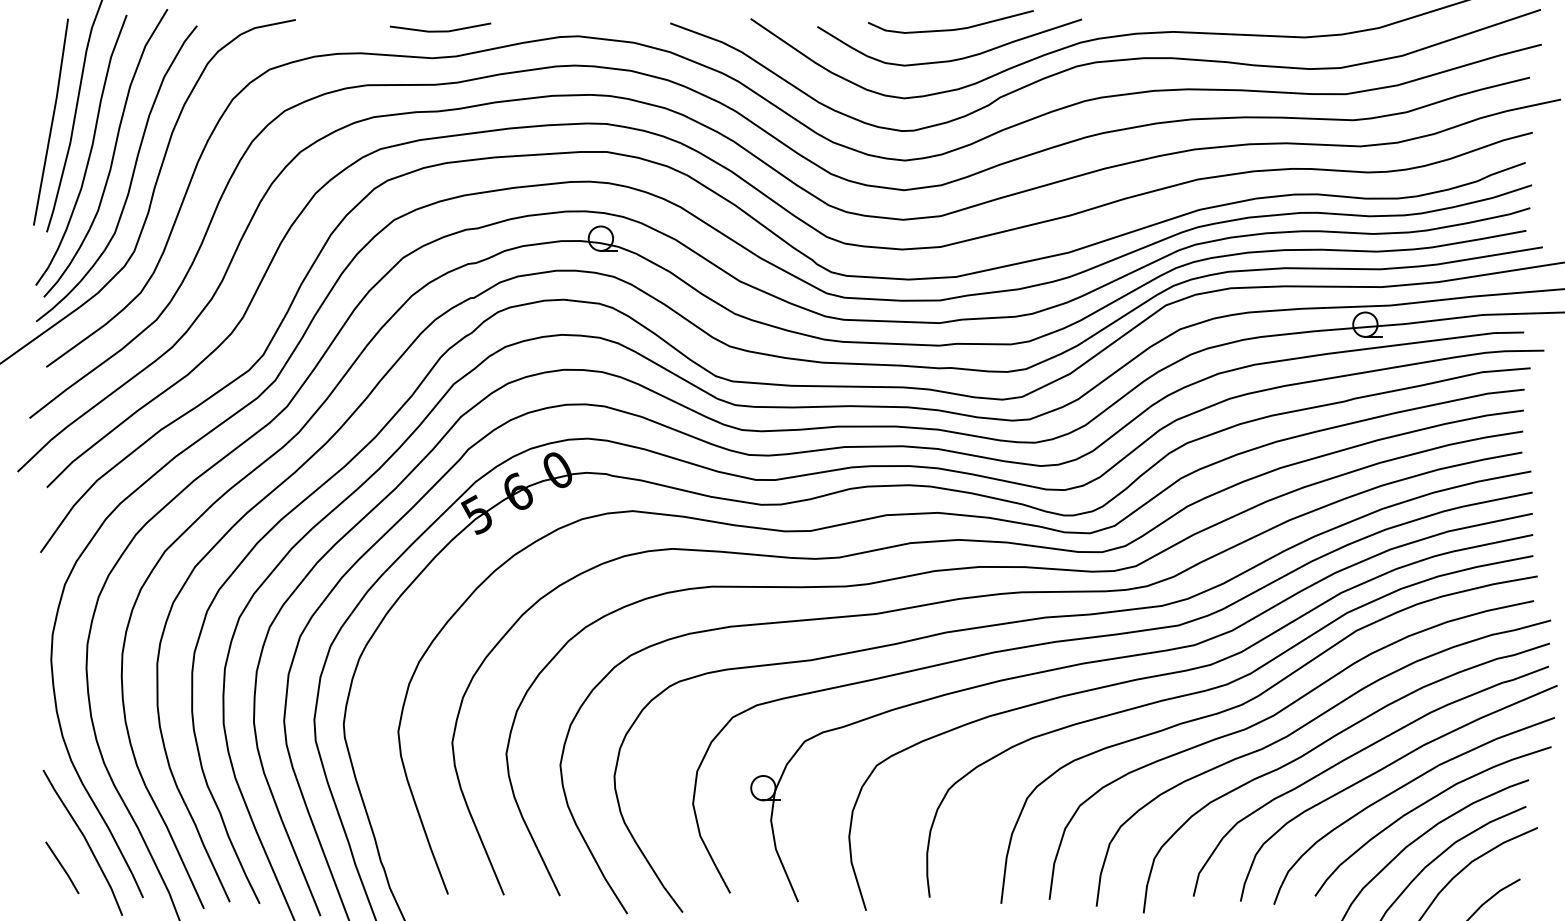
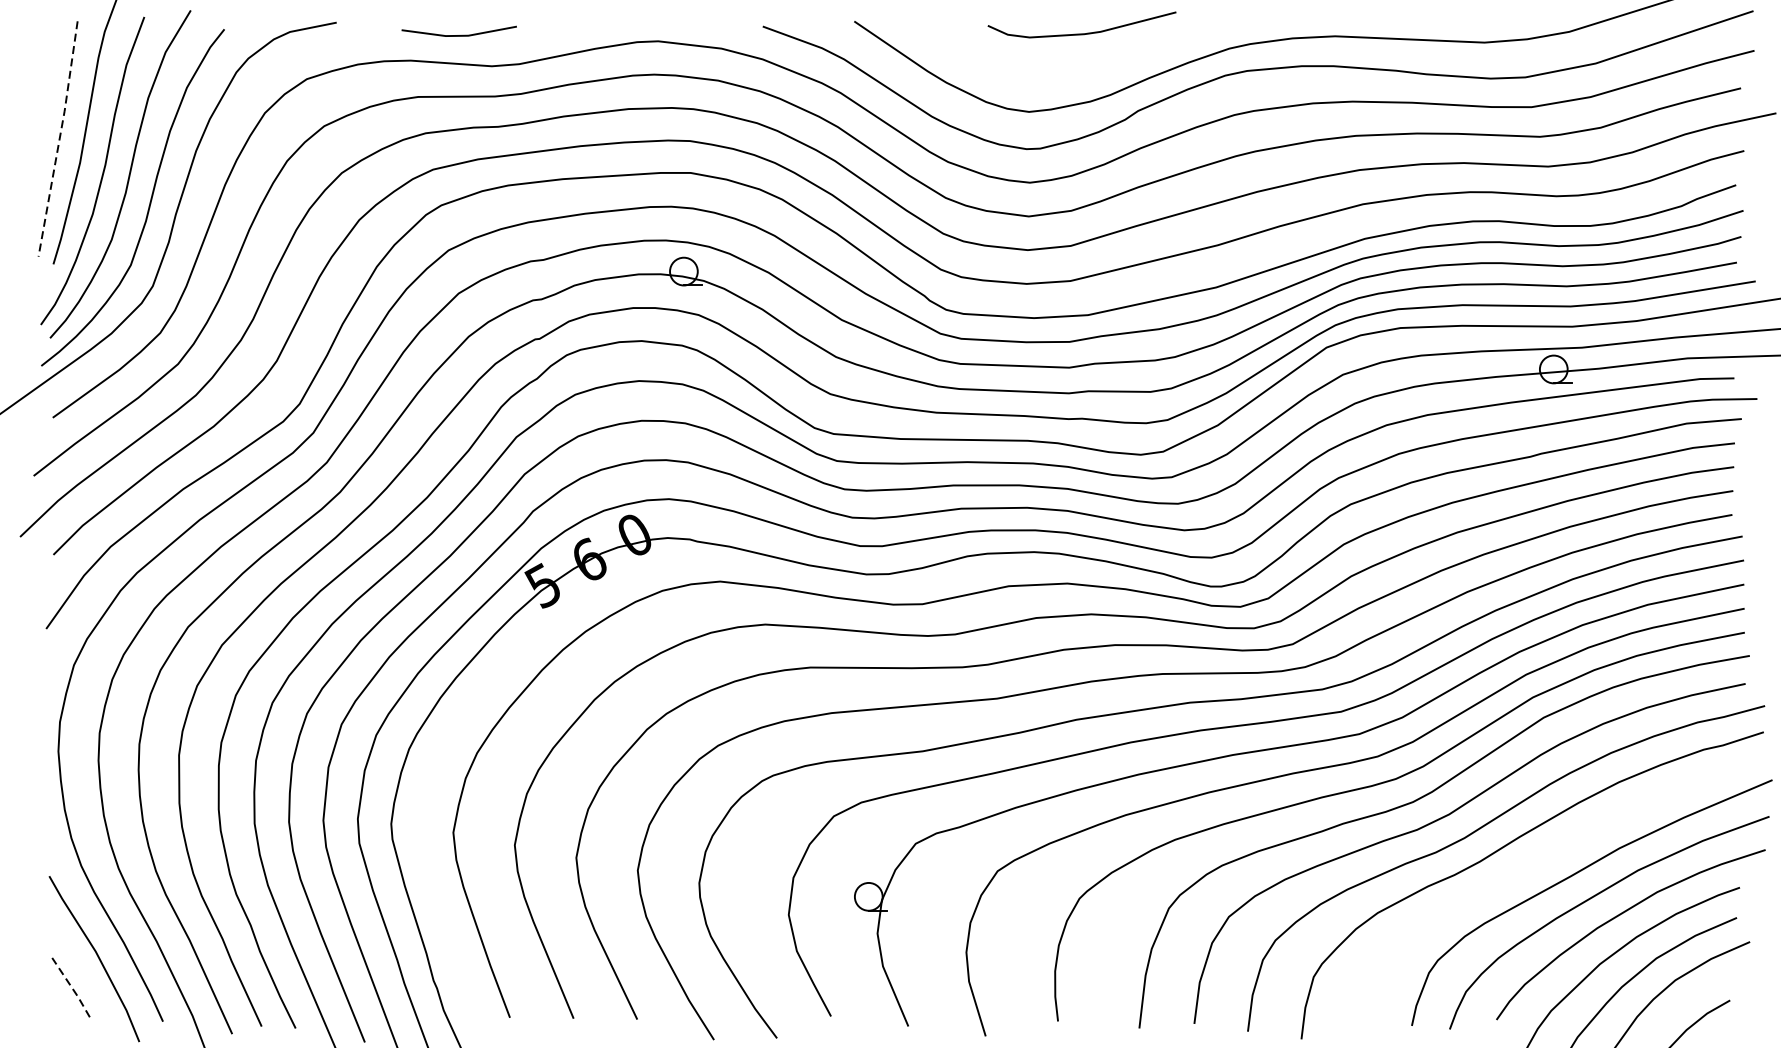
line: (440, 30) -> (459, 34), moved
curve: (952, 59) -> (1083, 67), removed
line: (52, 122) -> (59, 139), solid -> dashed
curve: (1356, 754) -> (1543, 858), removed
line: (63, 867) -> (72, 987), solid -> dashed

